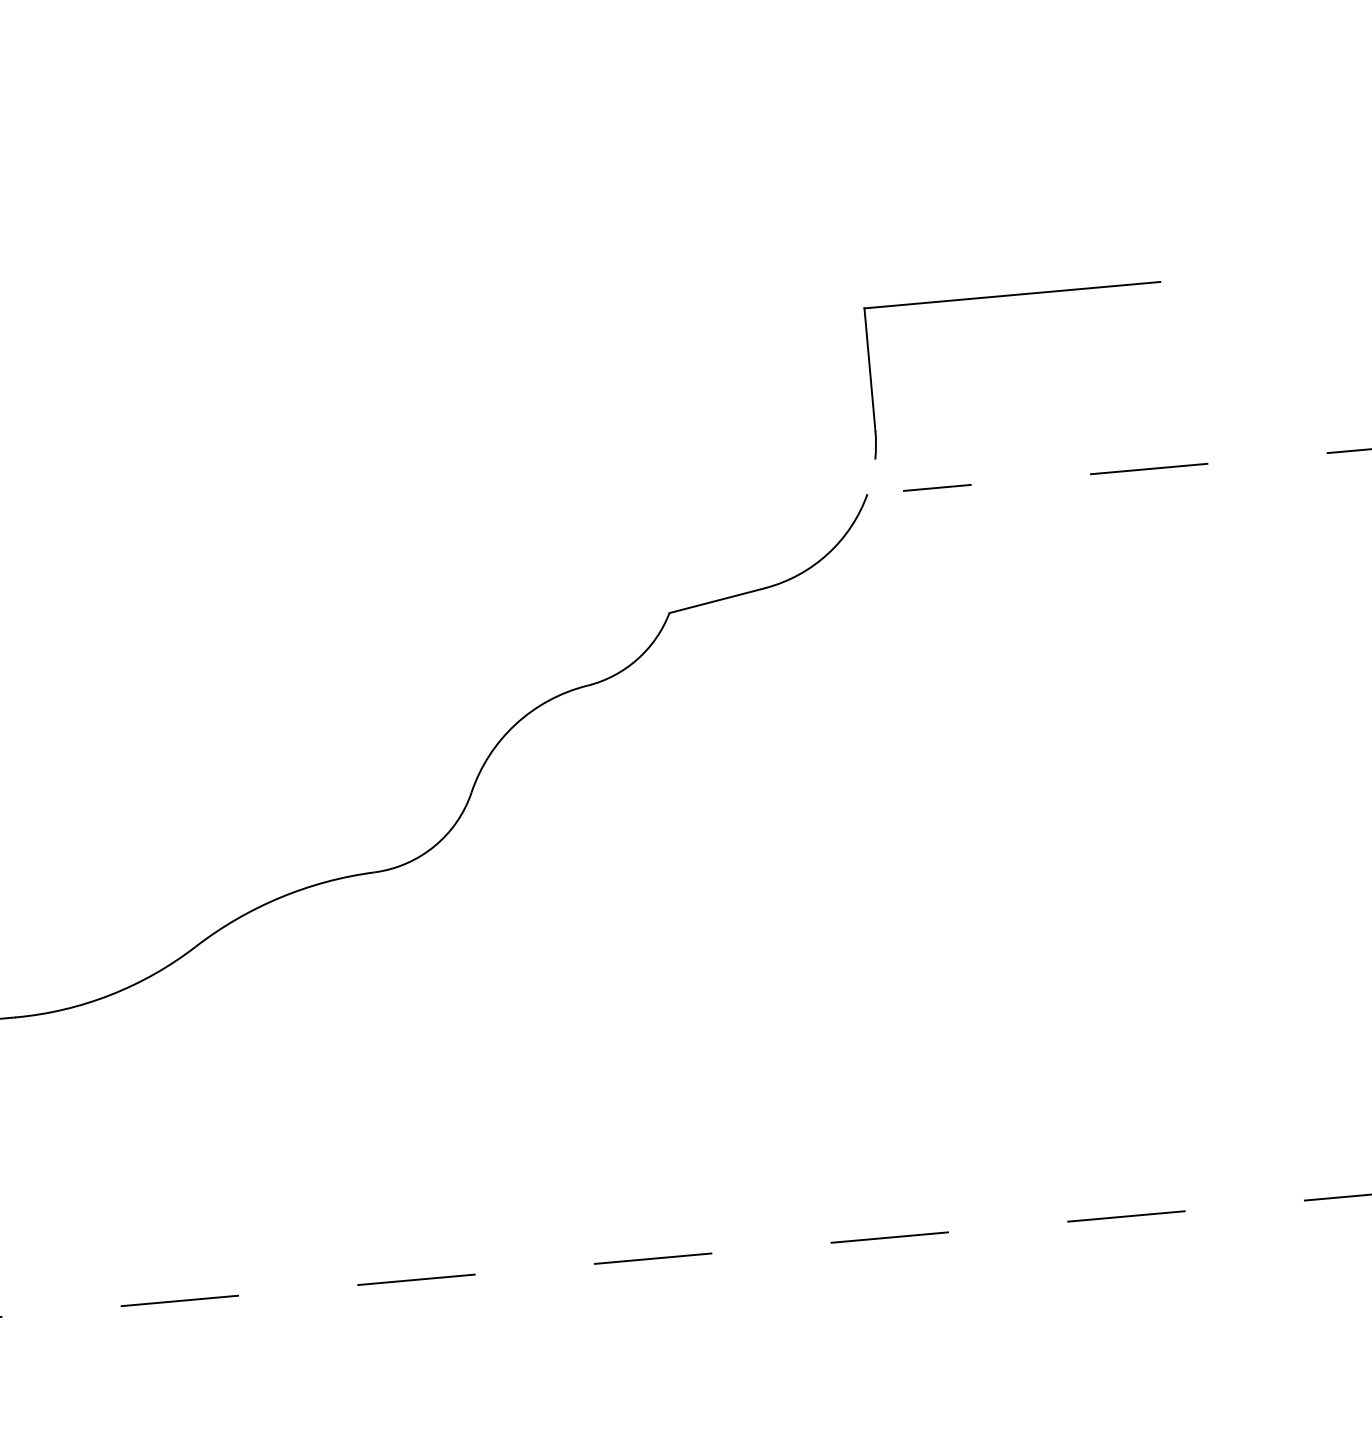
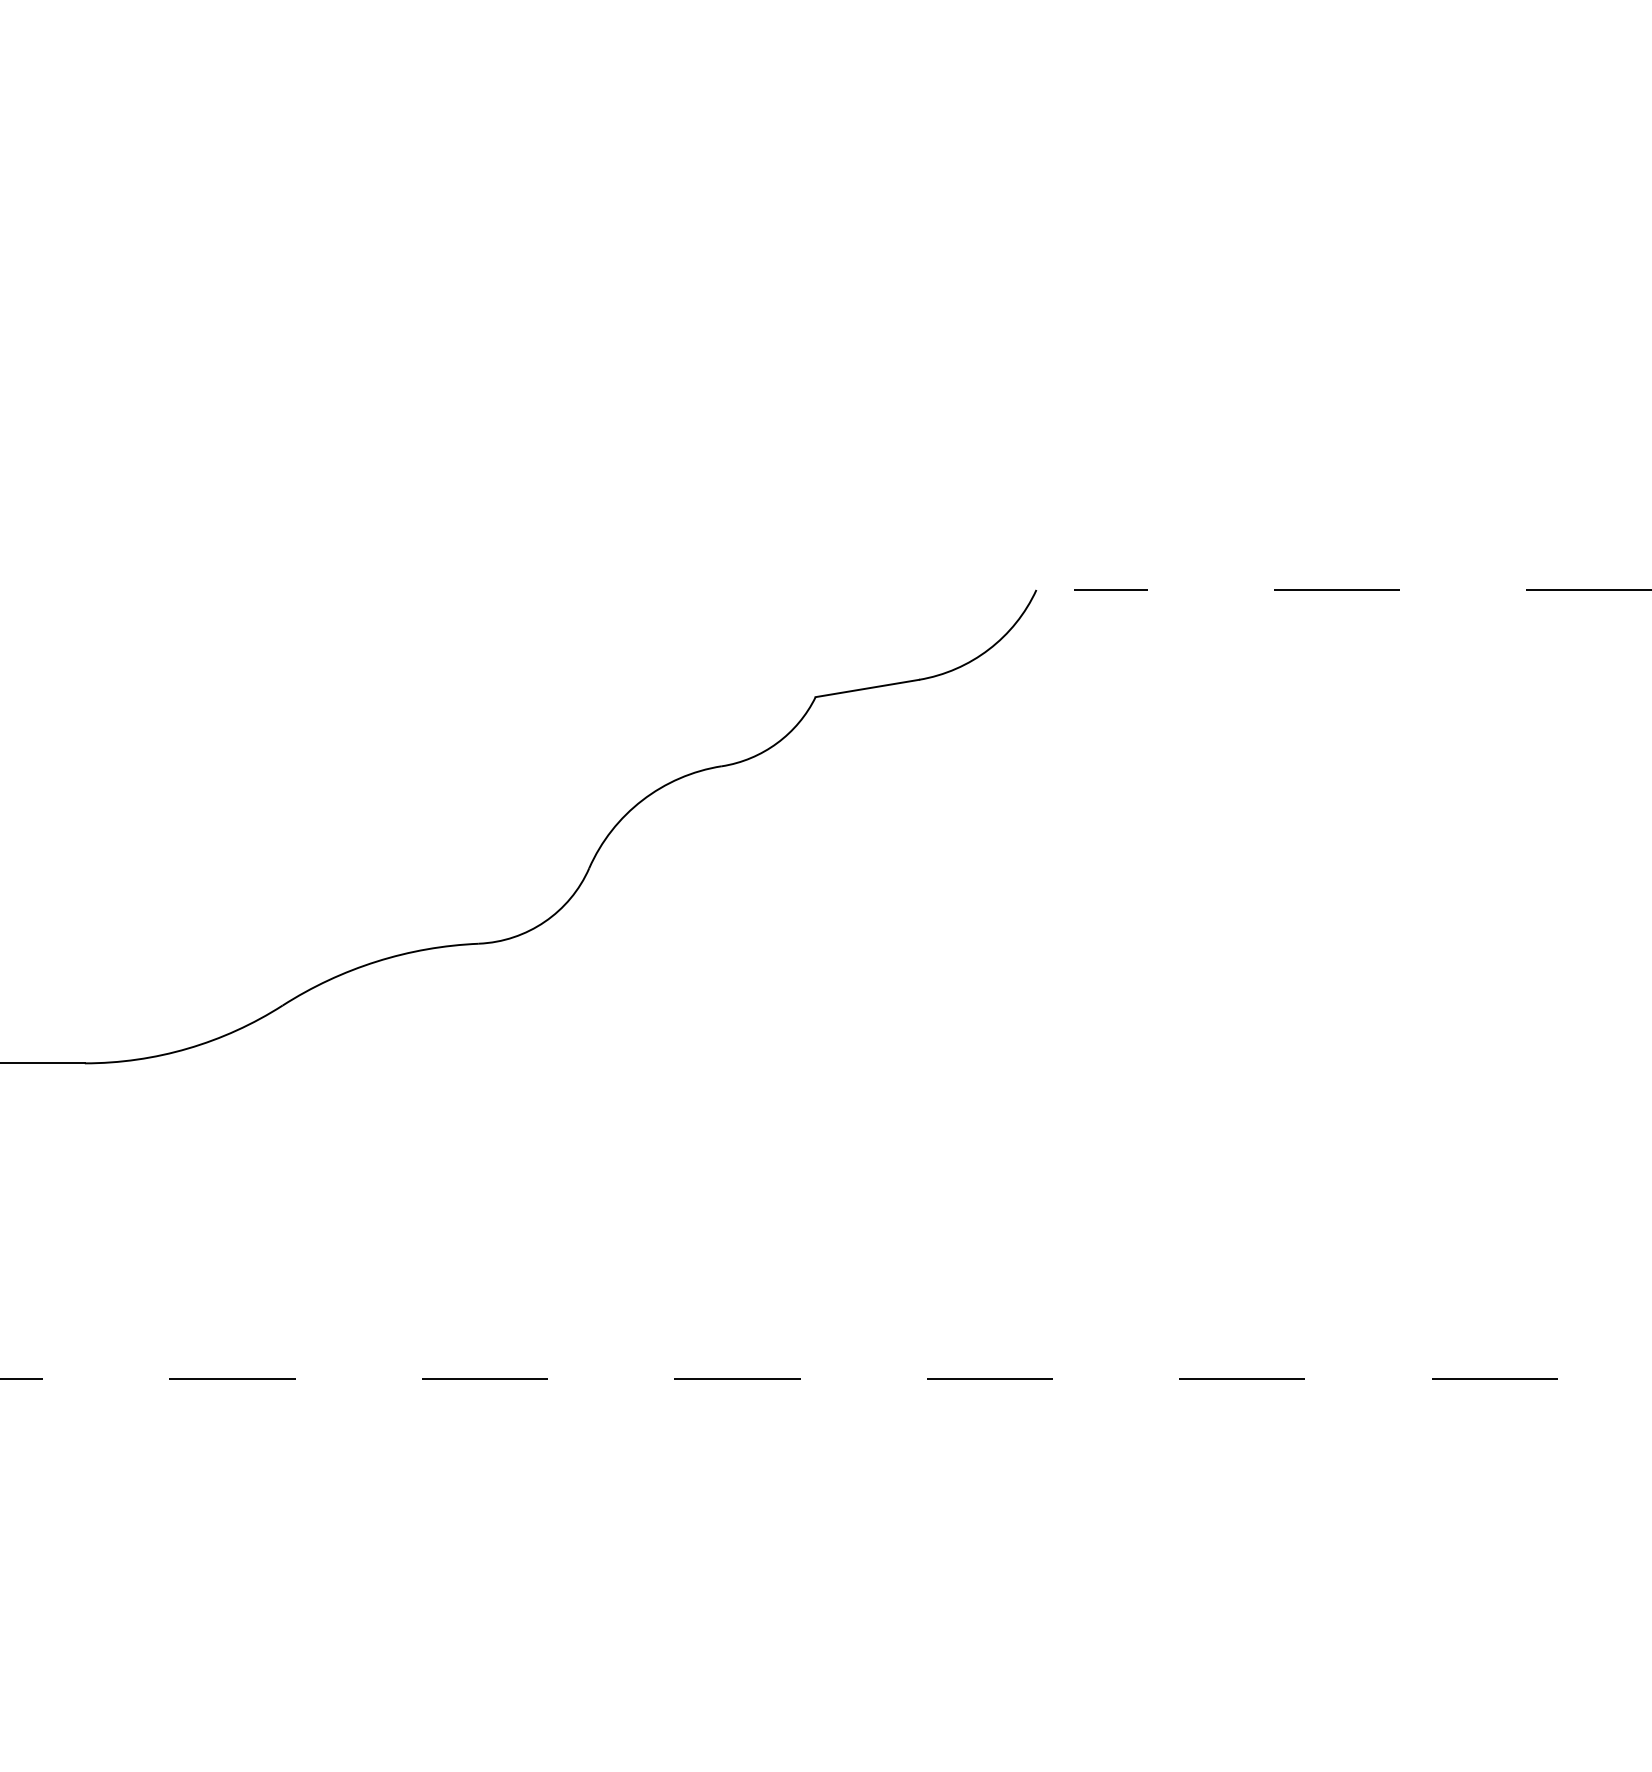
part: (1010, 295) -> (1206, 393), removed

